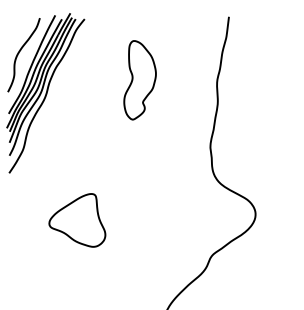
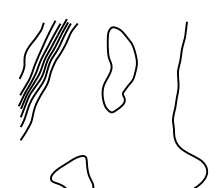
part: (139, 80) -> (119, 70), size x1.43

